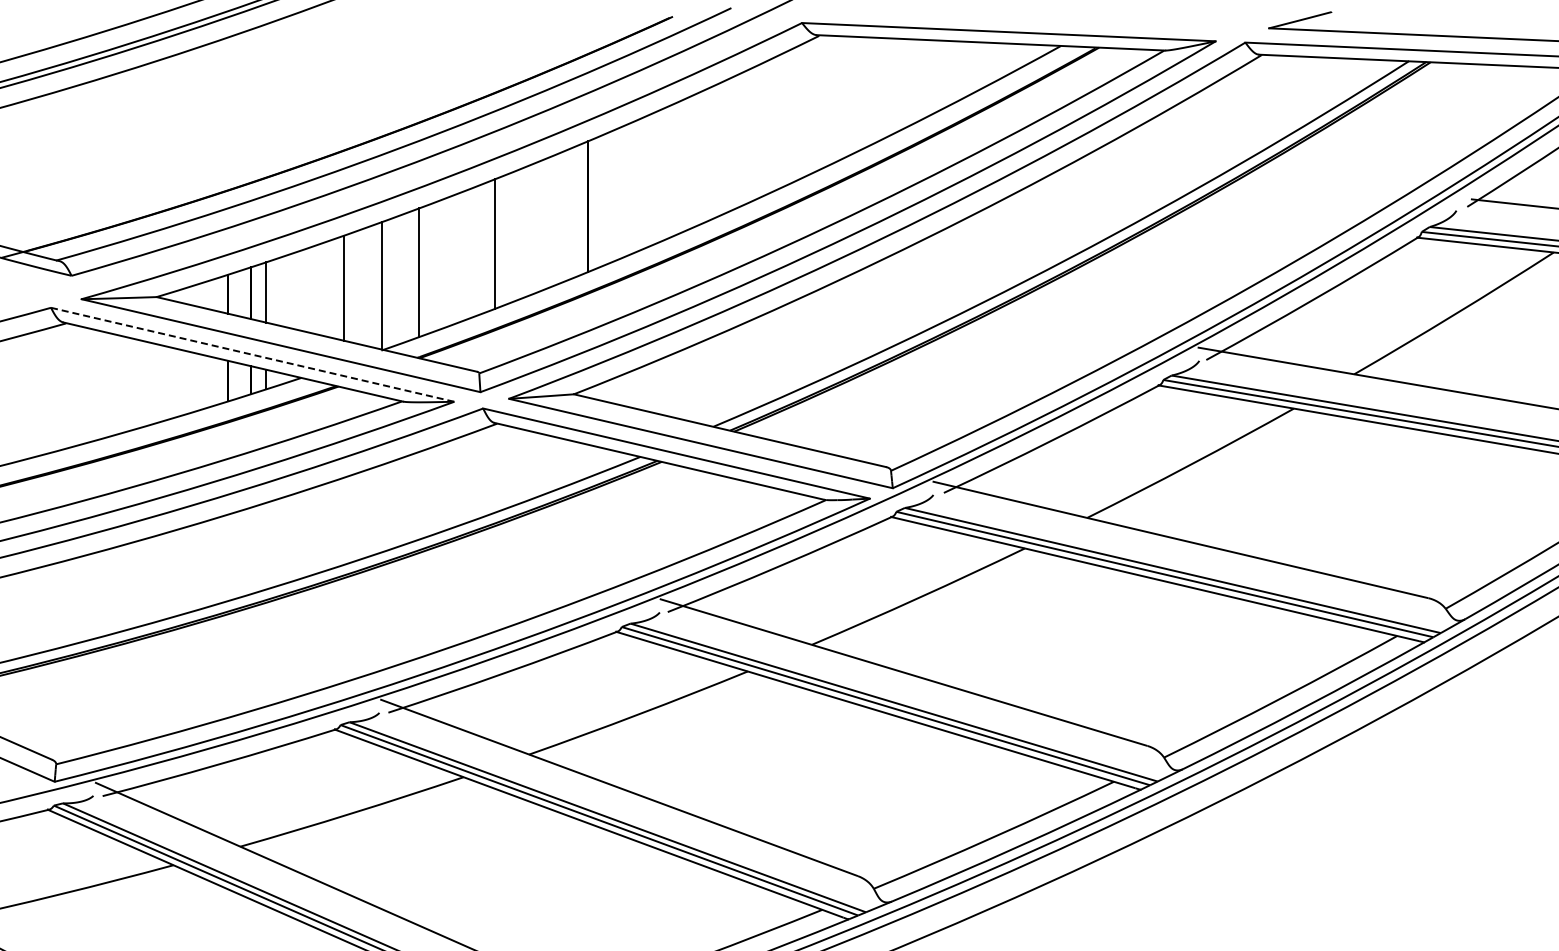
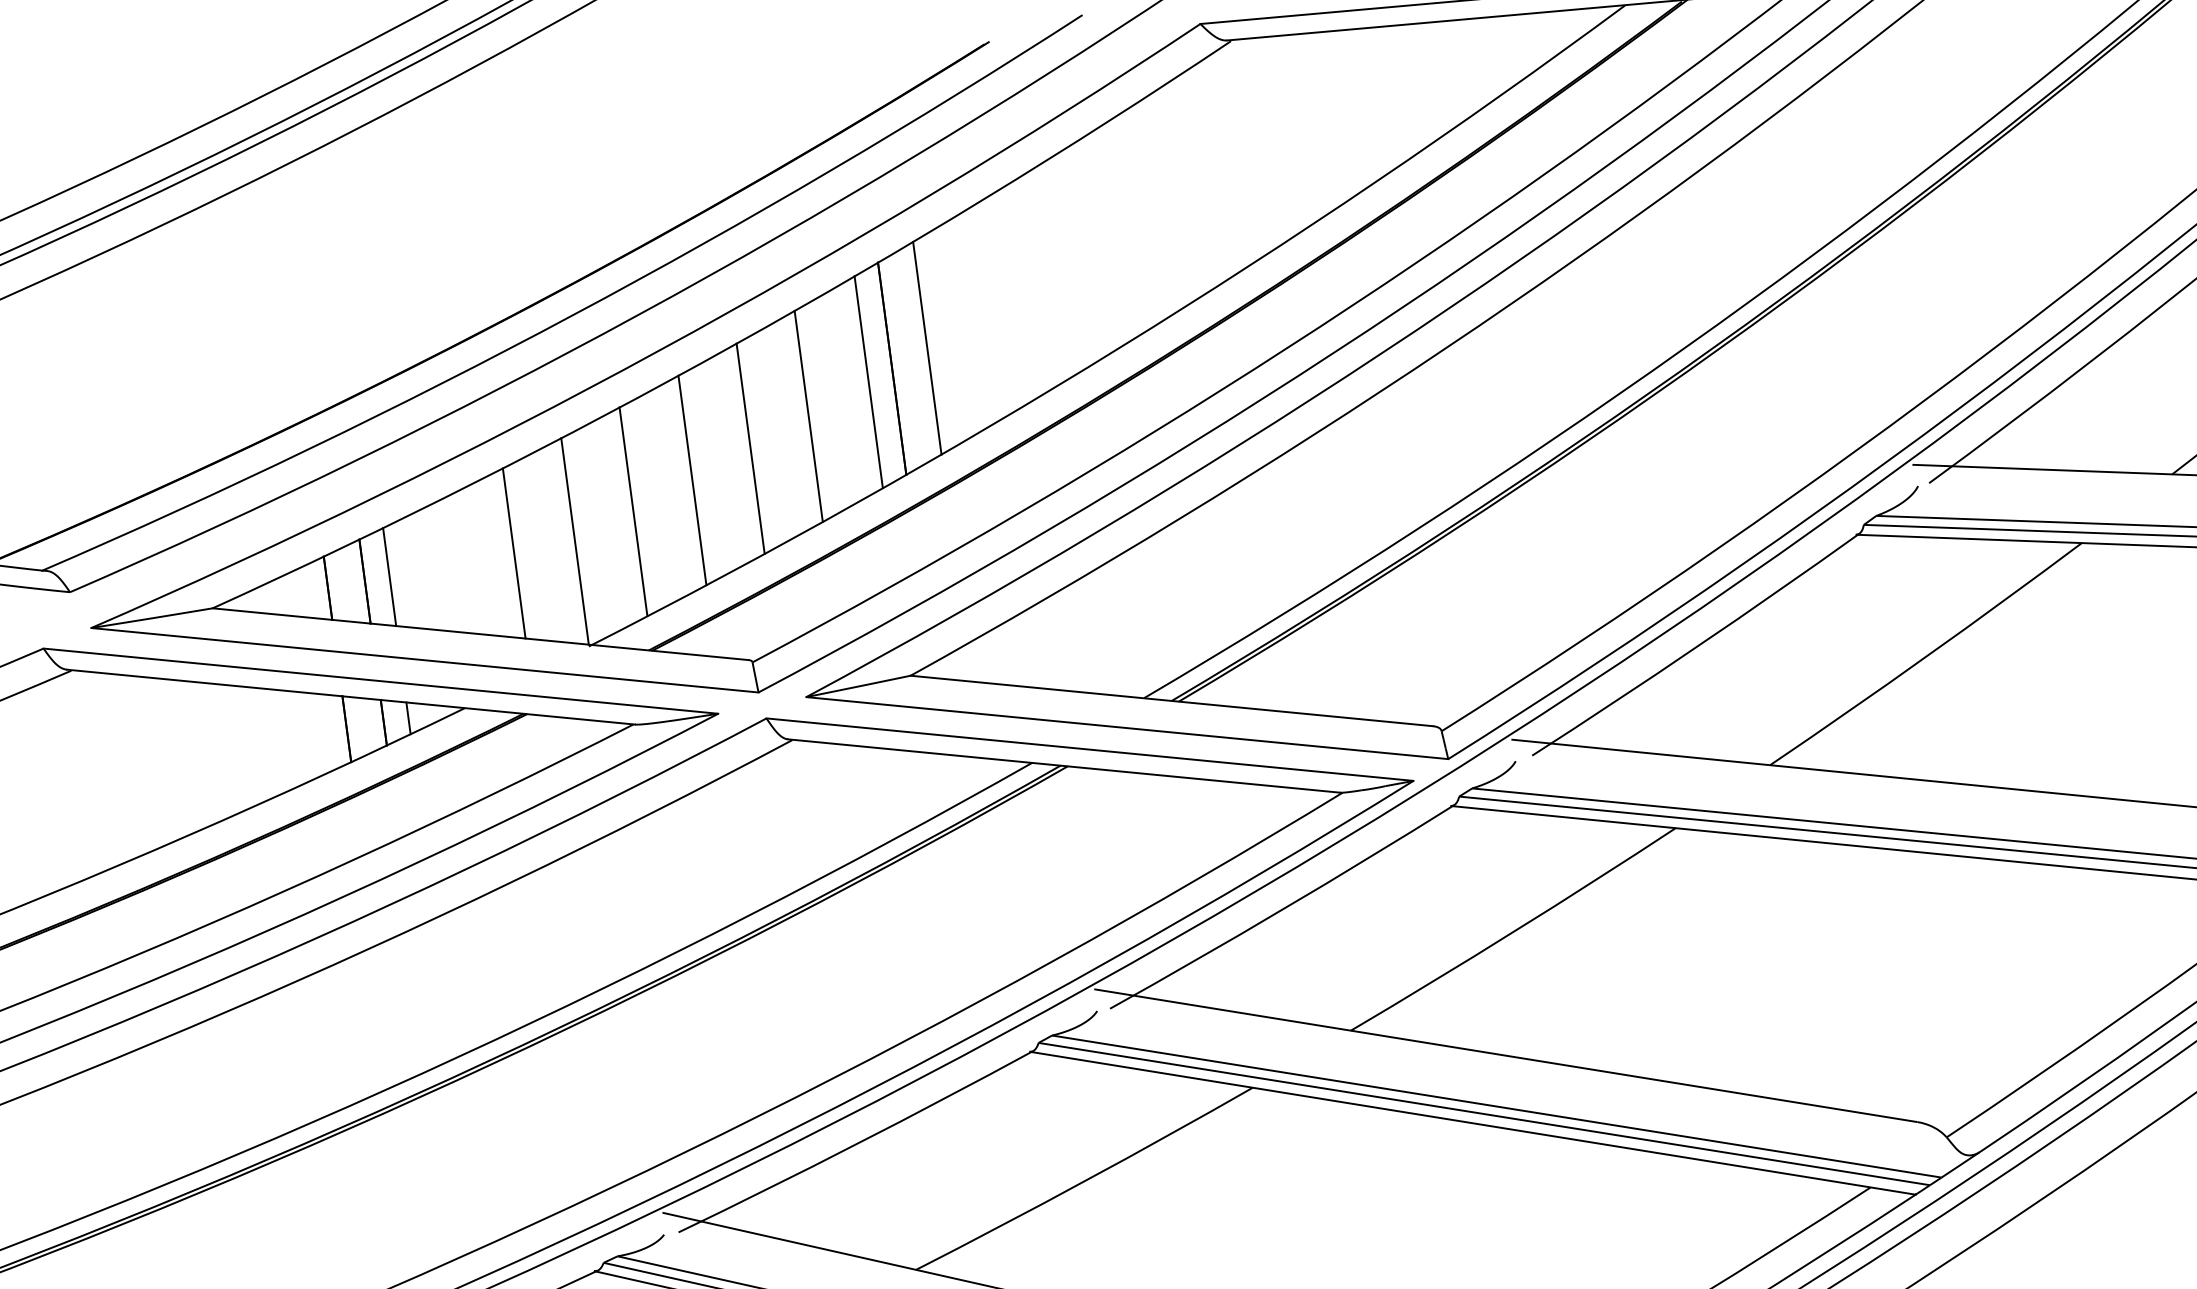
line: (610, 196) -> (927, 346), added
line: (572, 212) -> (868, 381), added
line: (533, 228) -> (809, 415), added
line: (457, 257) -> (692, 478), added
line: (253, 354) -> (382, 680), dashed -> solid

